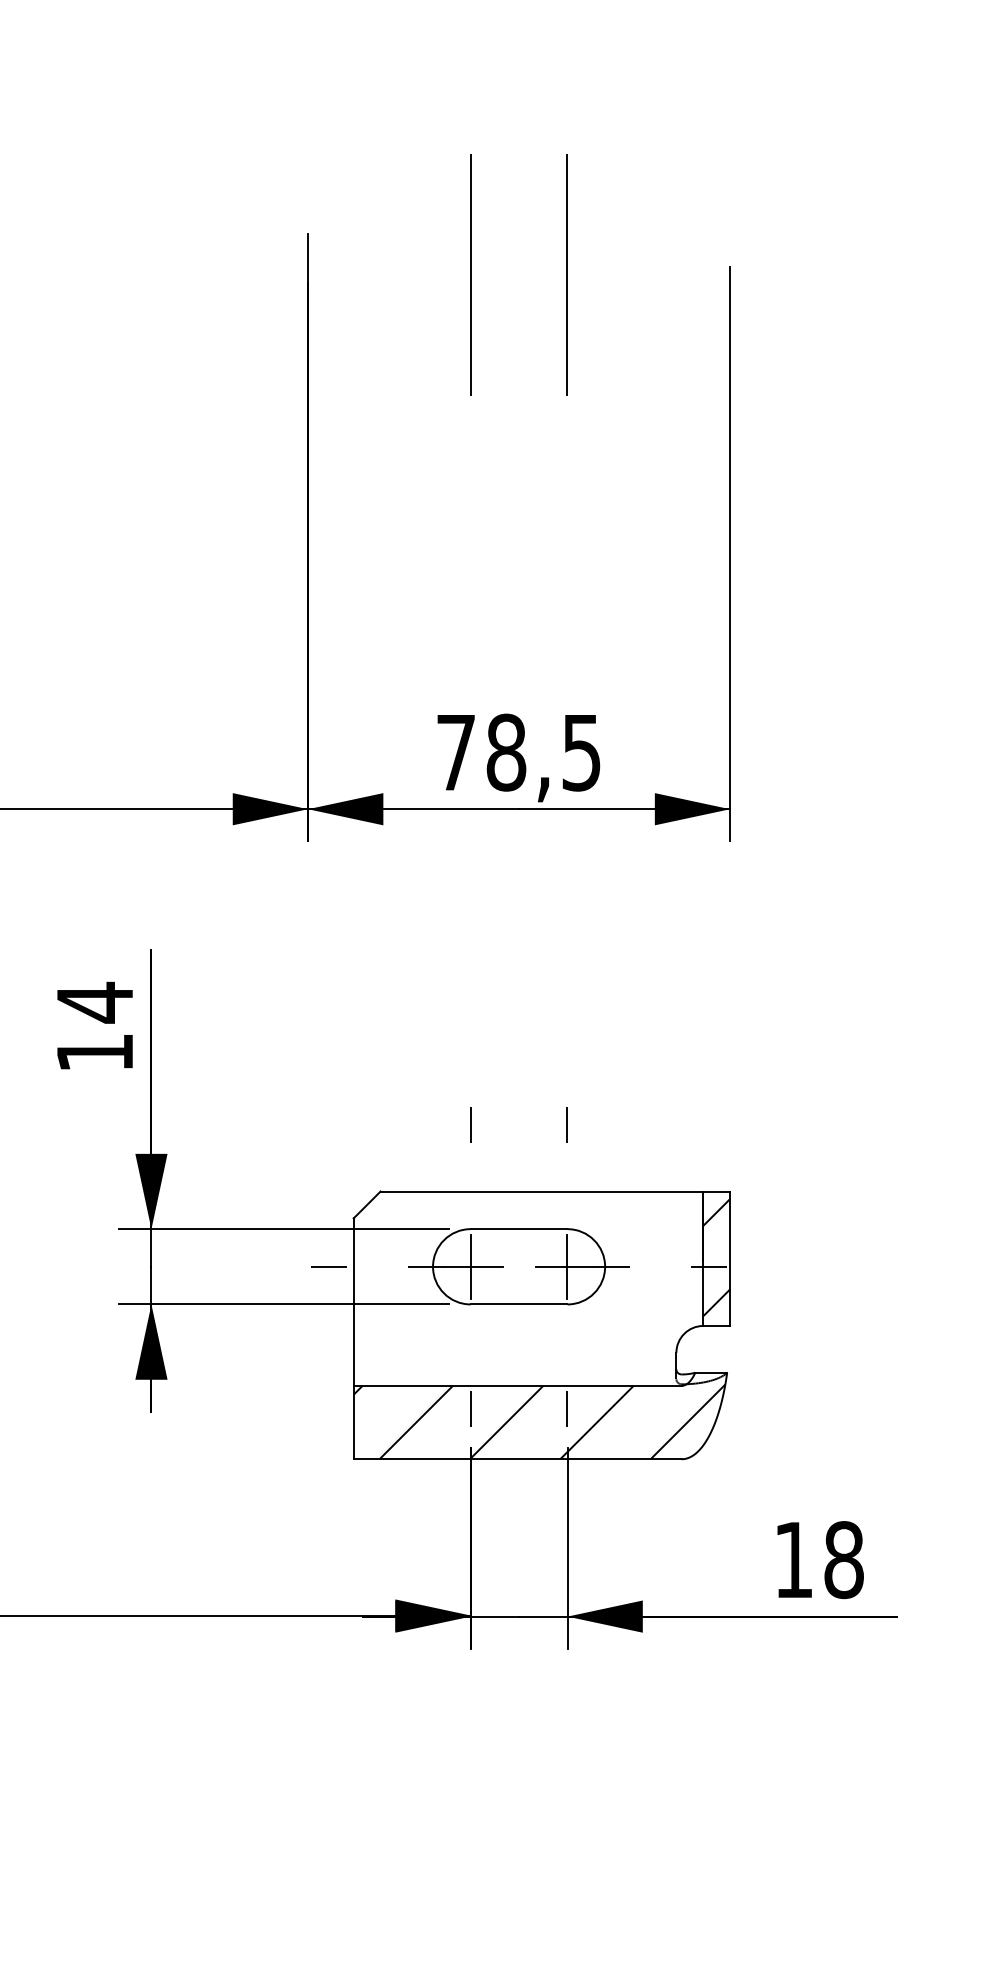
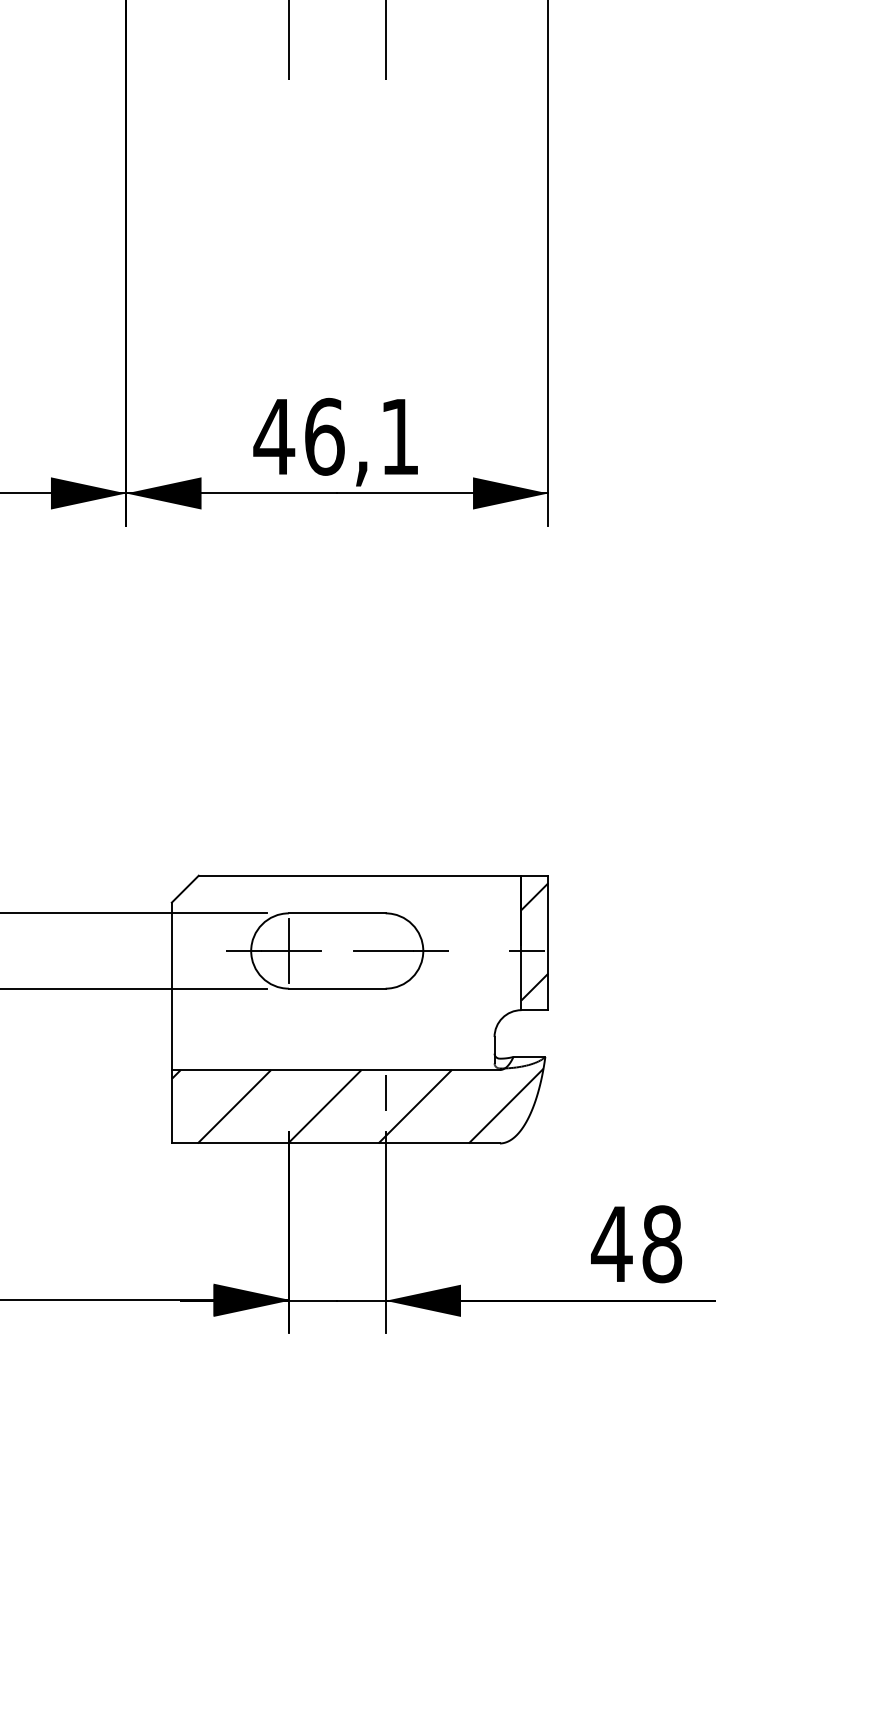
text: (517, 752) -> (335, 436), 78,5 -> 46,1
line: (470, 1125) -> (288, 809), removed
line: (567, 1125) -> (385, 809), removed
line: (328, 1266) -> (146, 950), removed
line: (567, 1266) -> (385, 950), removed
line: (470, 1408) -> (288, 1092), removed
text: (793, 1559) -> (611, 1243), 18 -> 48

